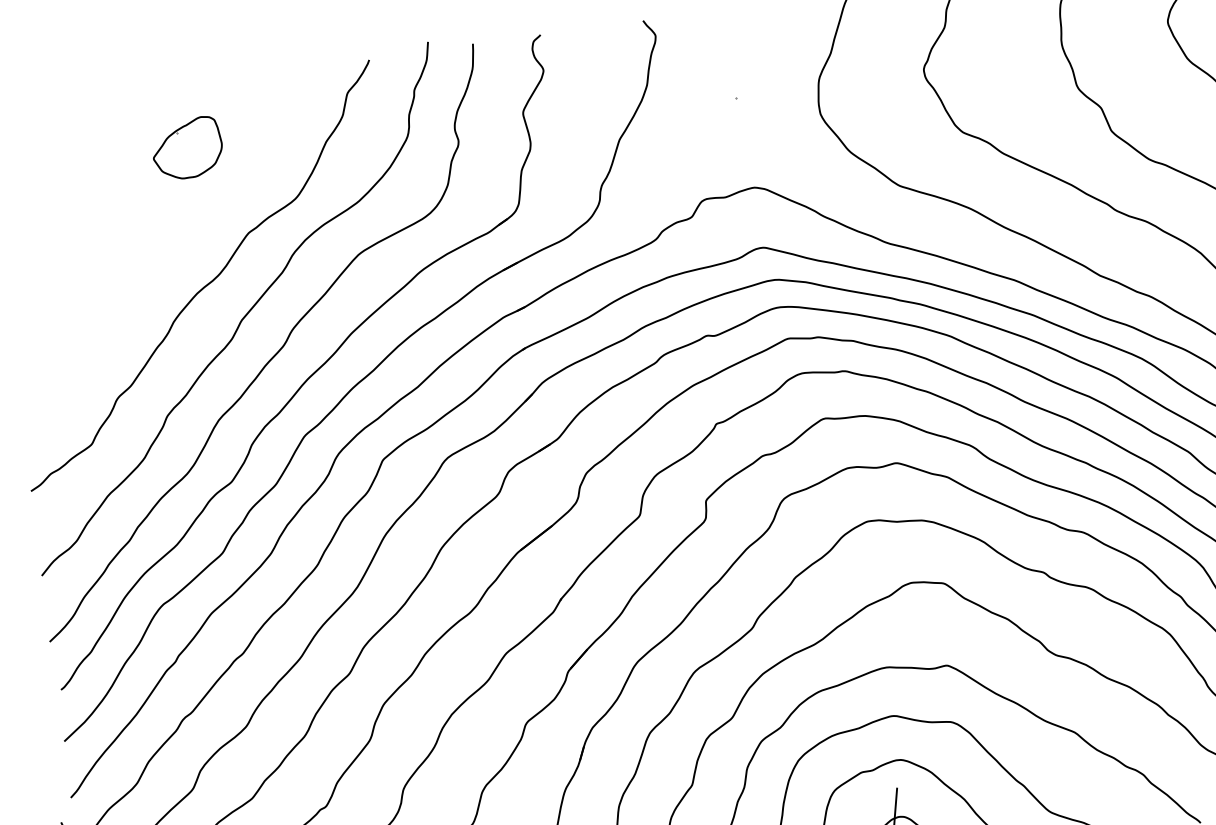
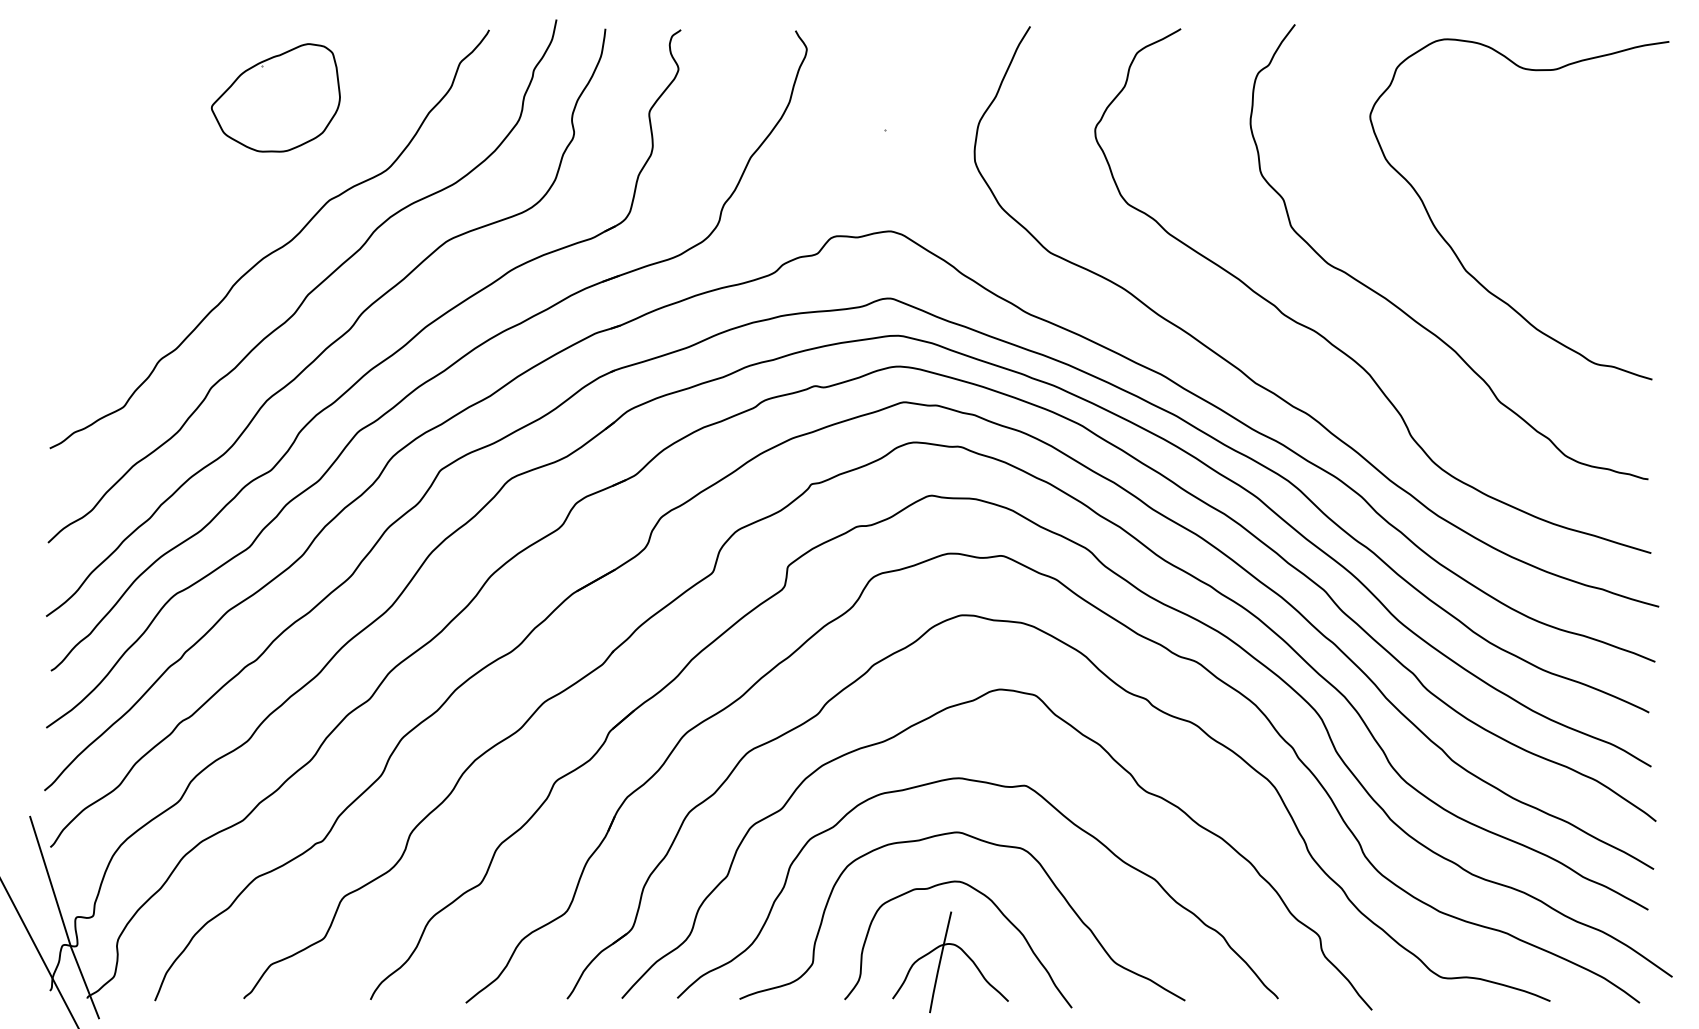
part: (186, 148) -> (275, 97), size x1.67

